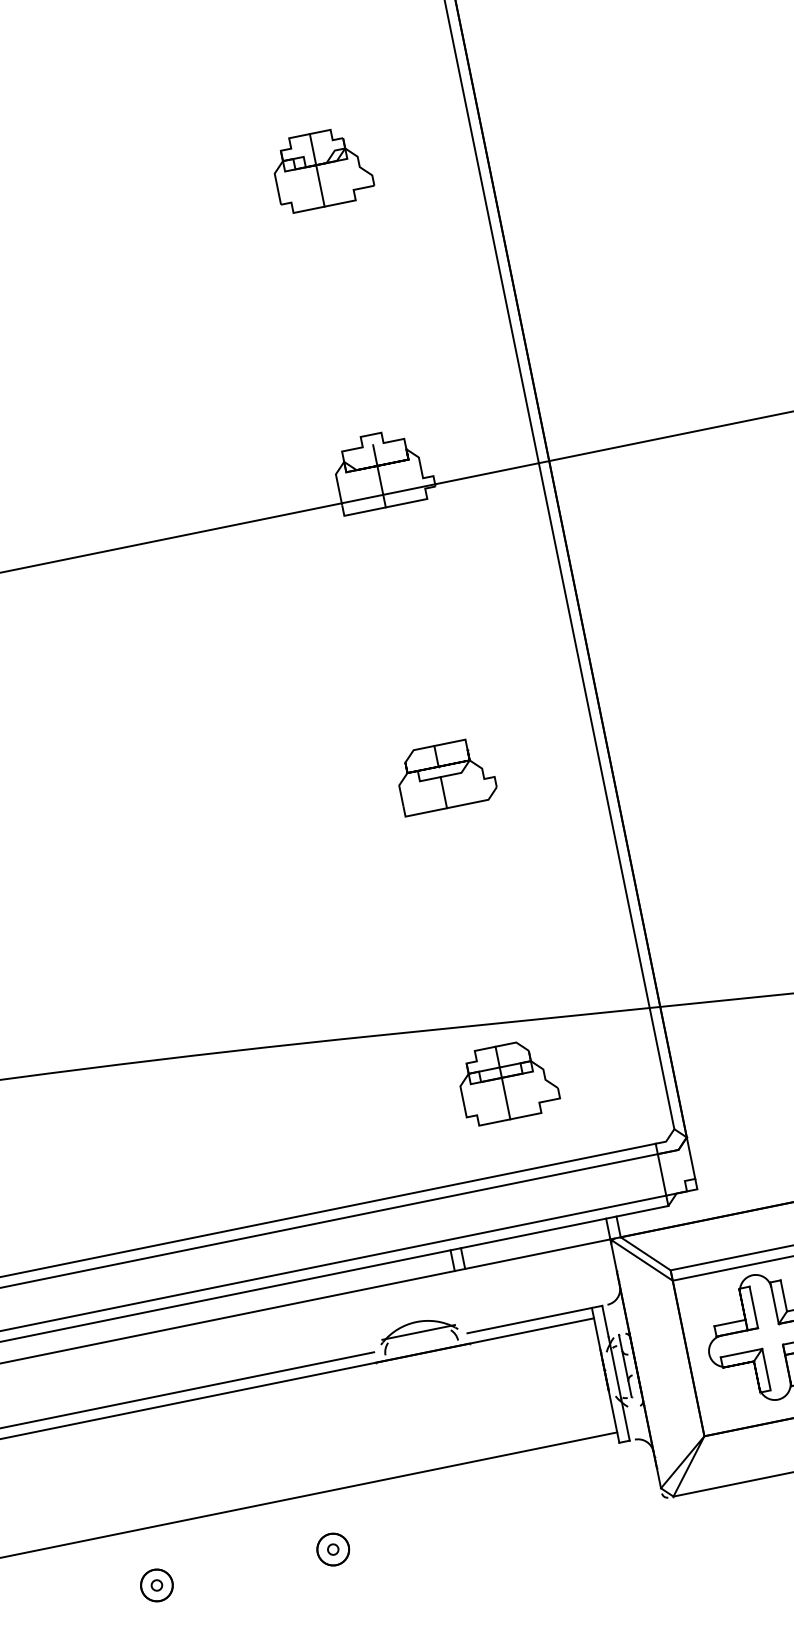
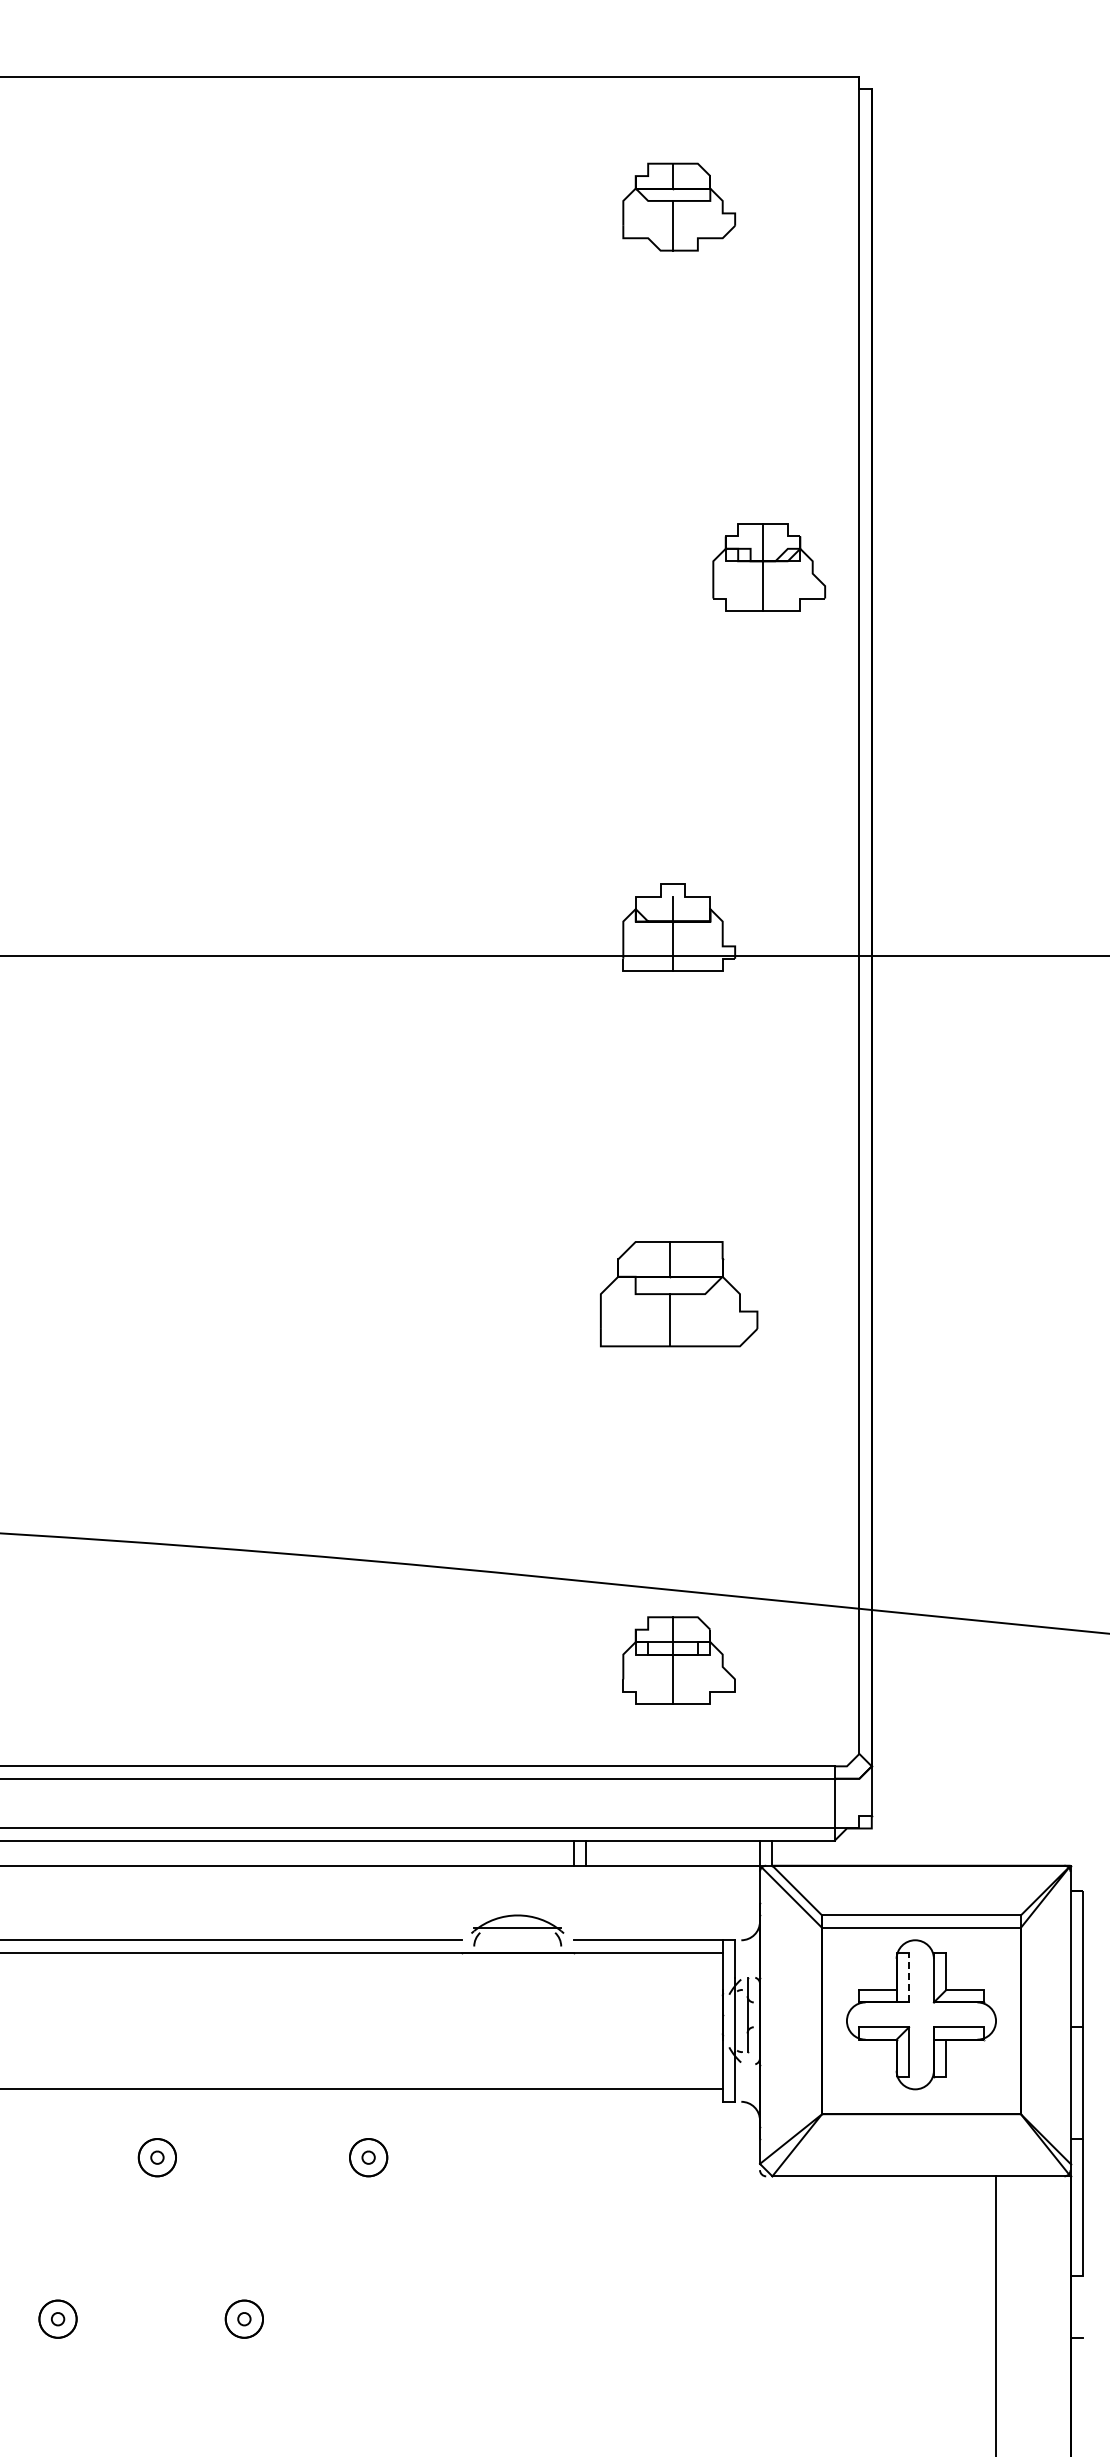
part: (322, 169) -> (769, 567), moved
part: (446, 776) -> (679, 1294), size x1.4
line: (754, 1307) -> (909, 1977), solid -> dashed

